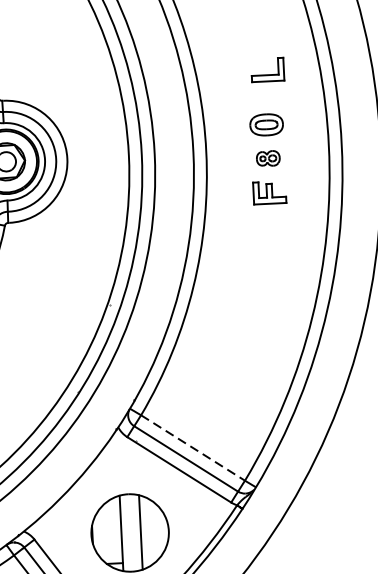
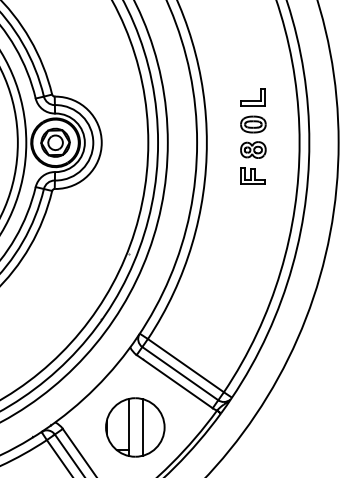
part: (266, 70) -> (252, 97), moved
part: (268, 157) -> (253, 149), size x1.43
line: (193, 447) -> (186, 365), dashed -> solid

